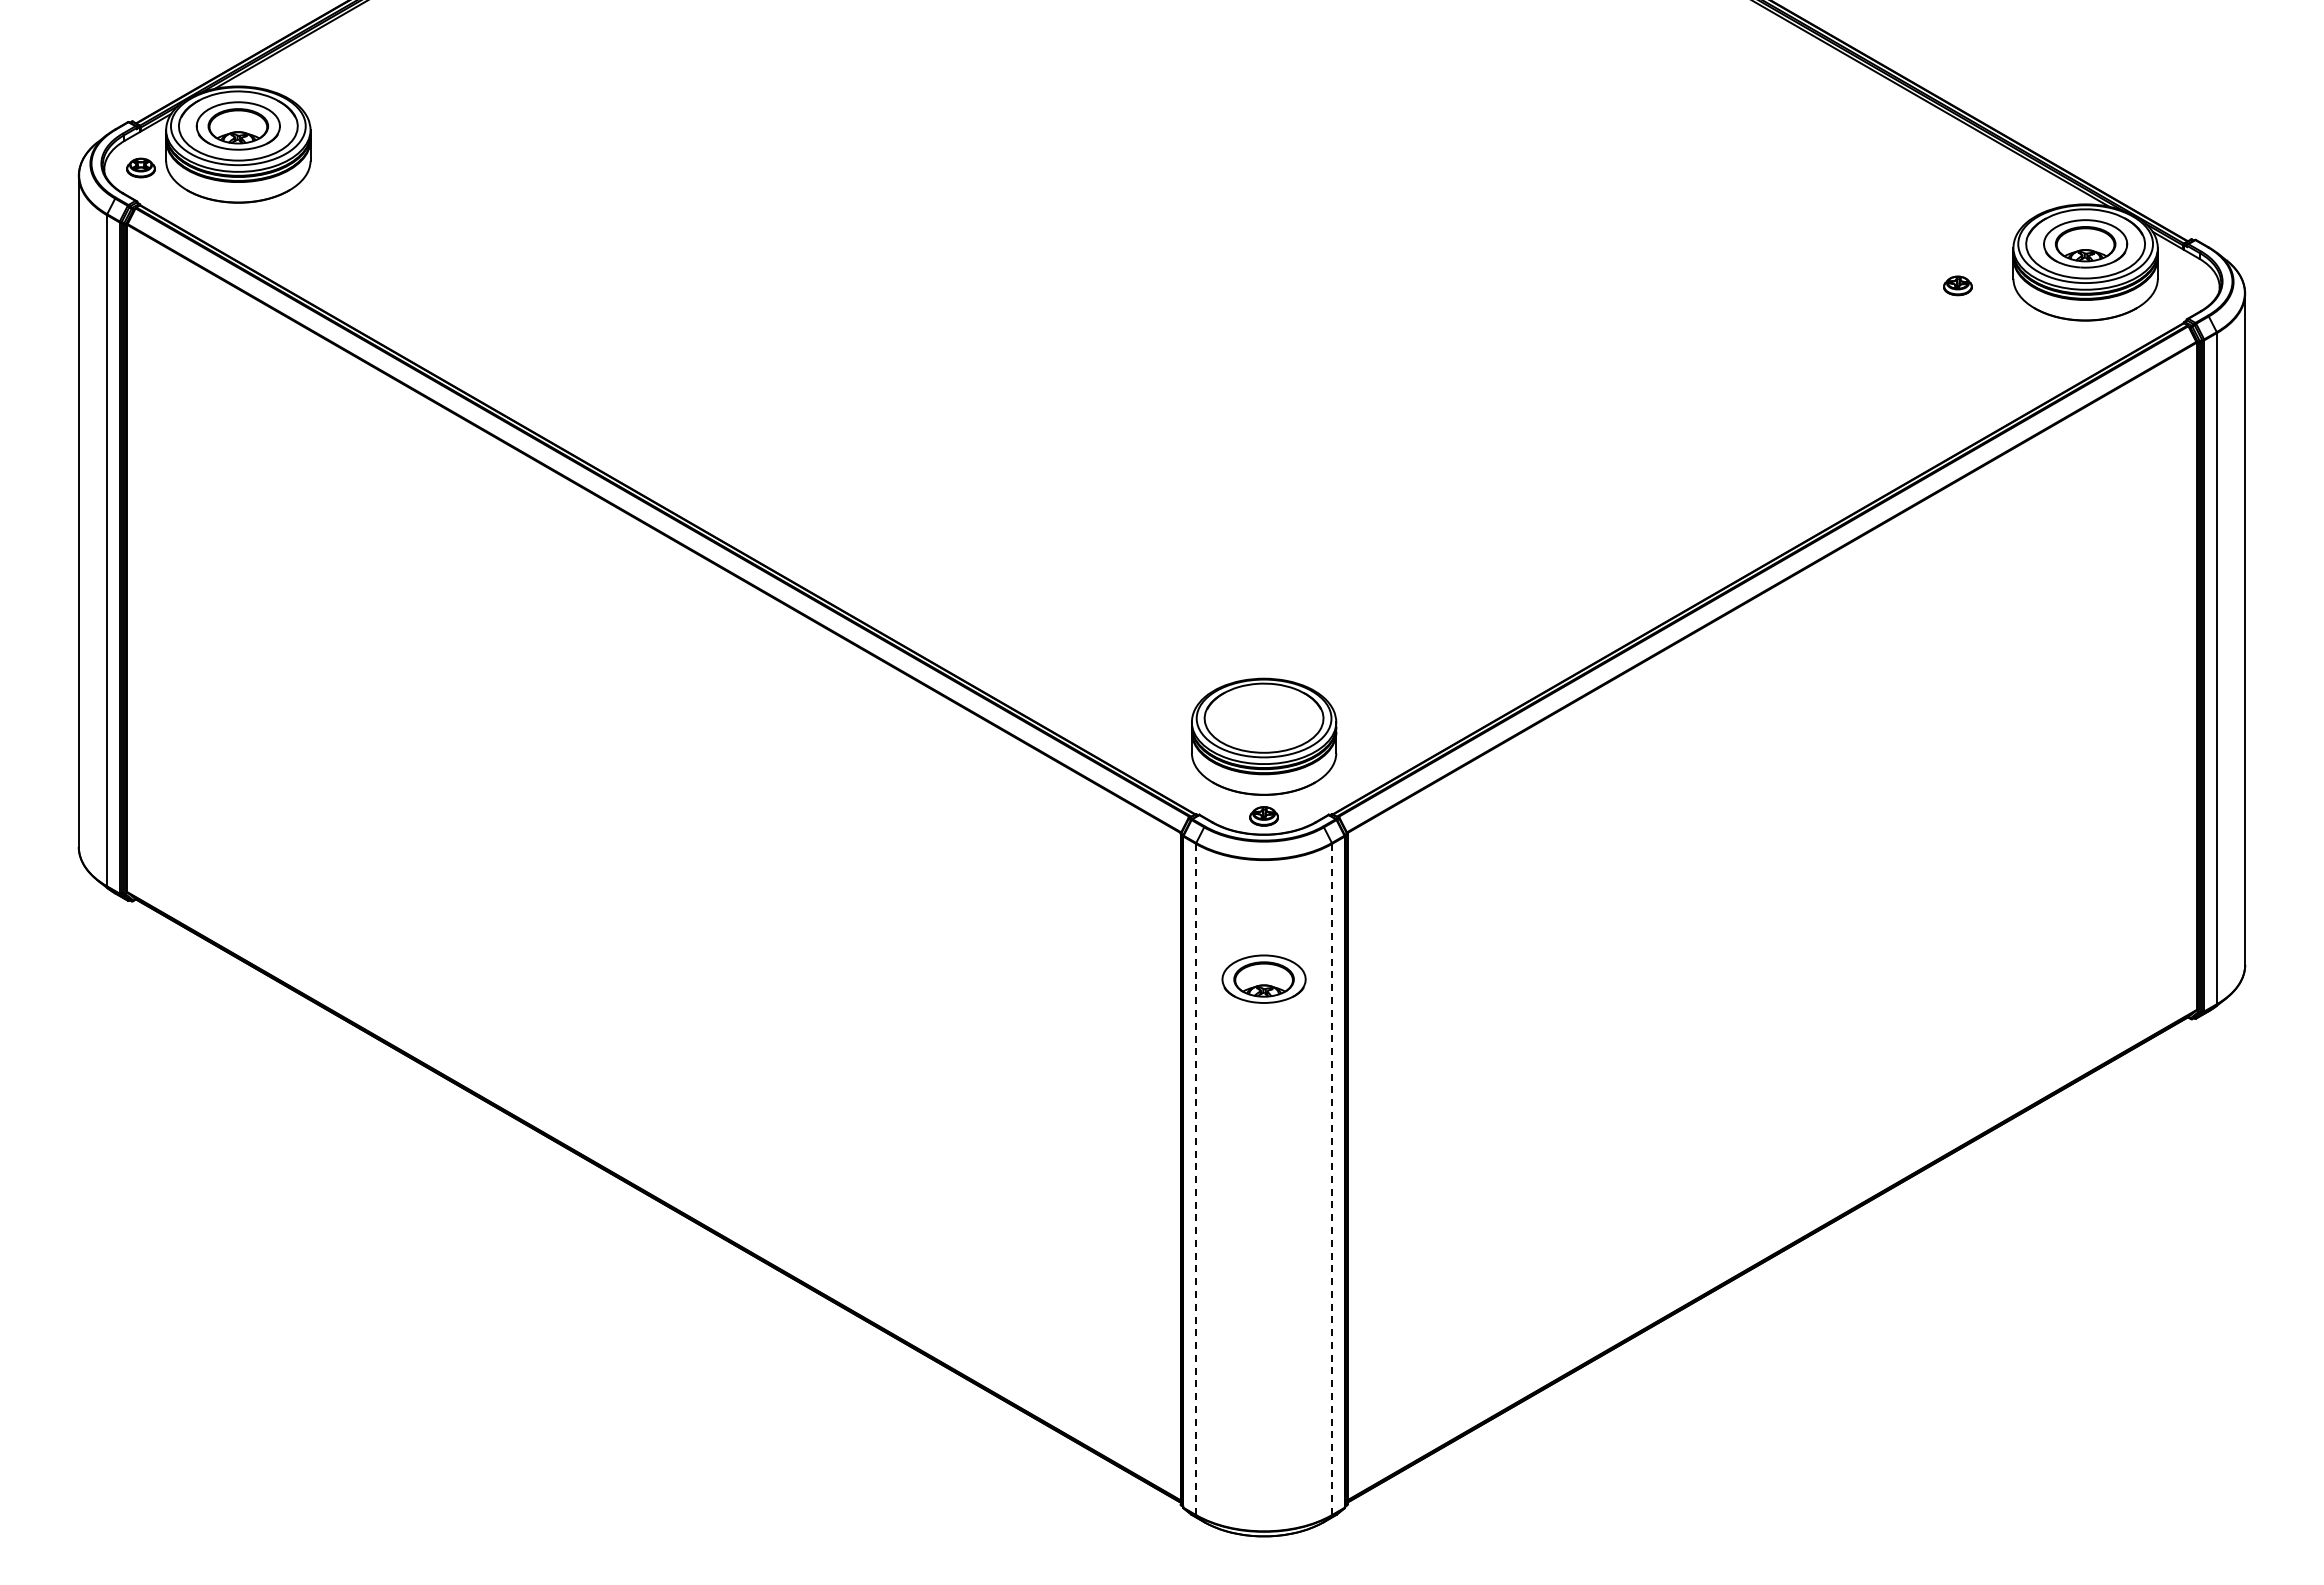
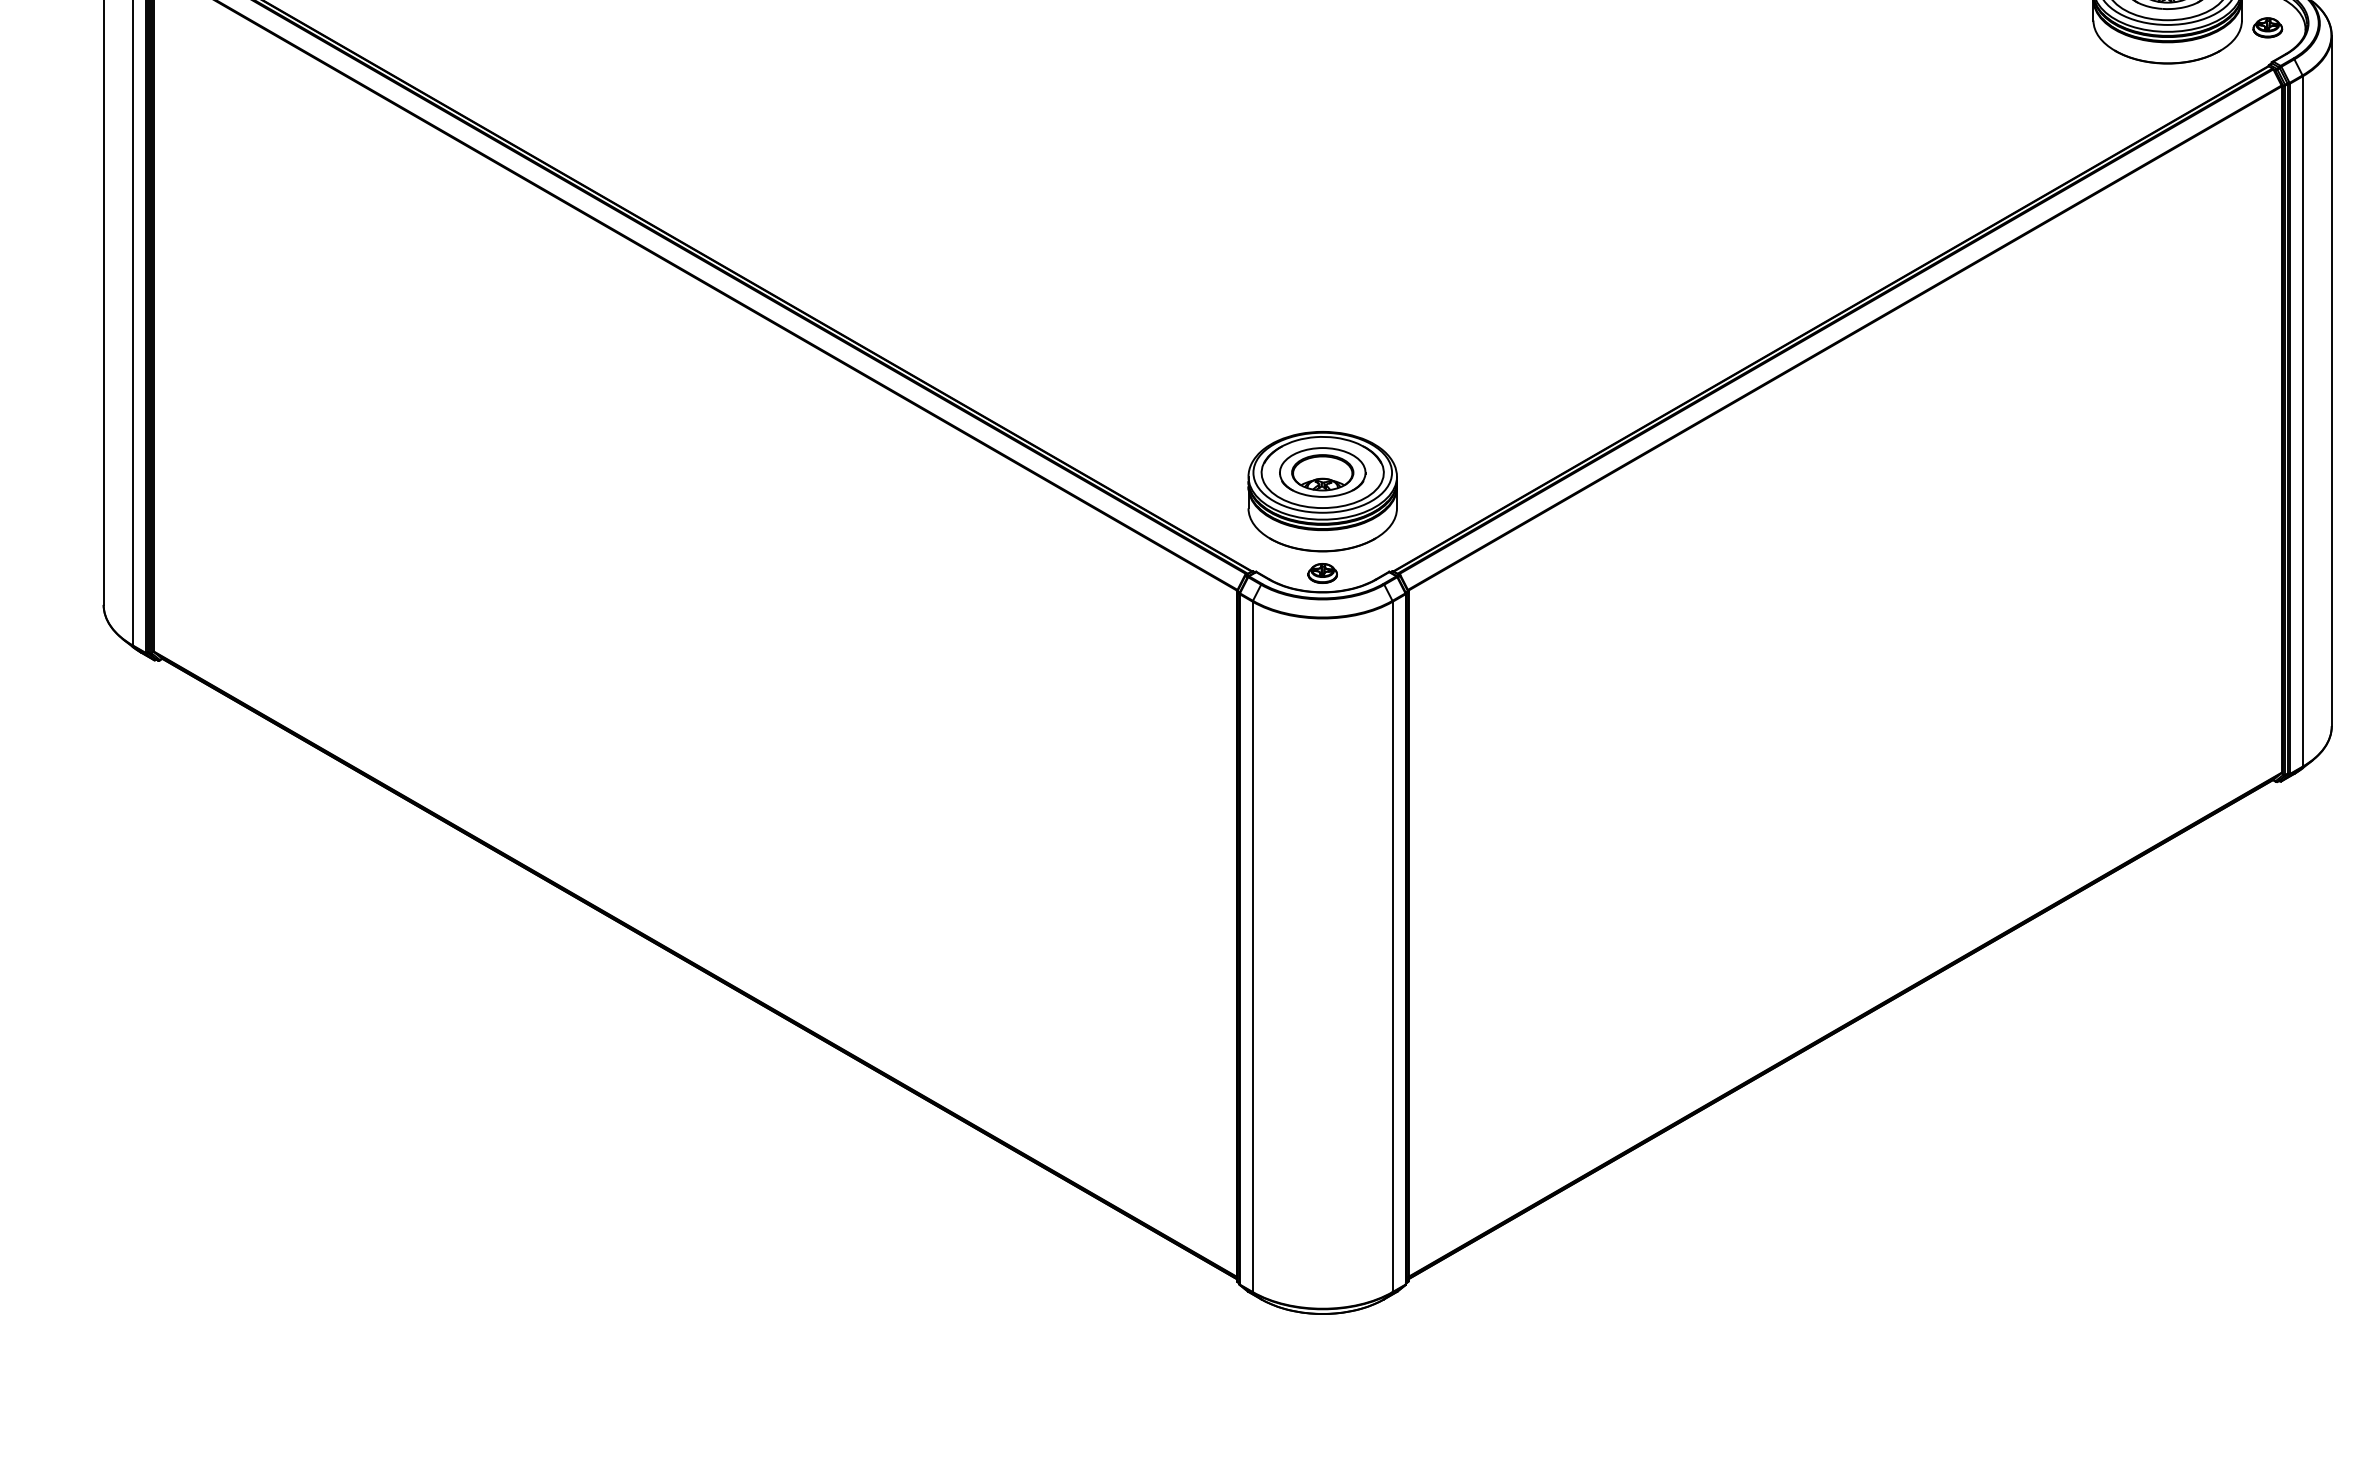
part: (1957, 285) -> (2267, 27), moved
part: (1263, 978) -> (1322, 471), moved
line: (1196, 1179) -> (1253, 946), dashed -> solid
line: (1332, 1179) -> (1393, 946), dashed -> solid

